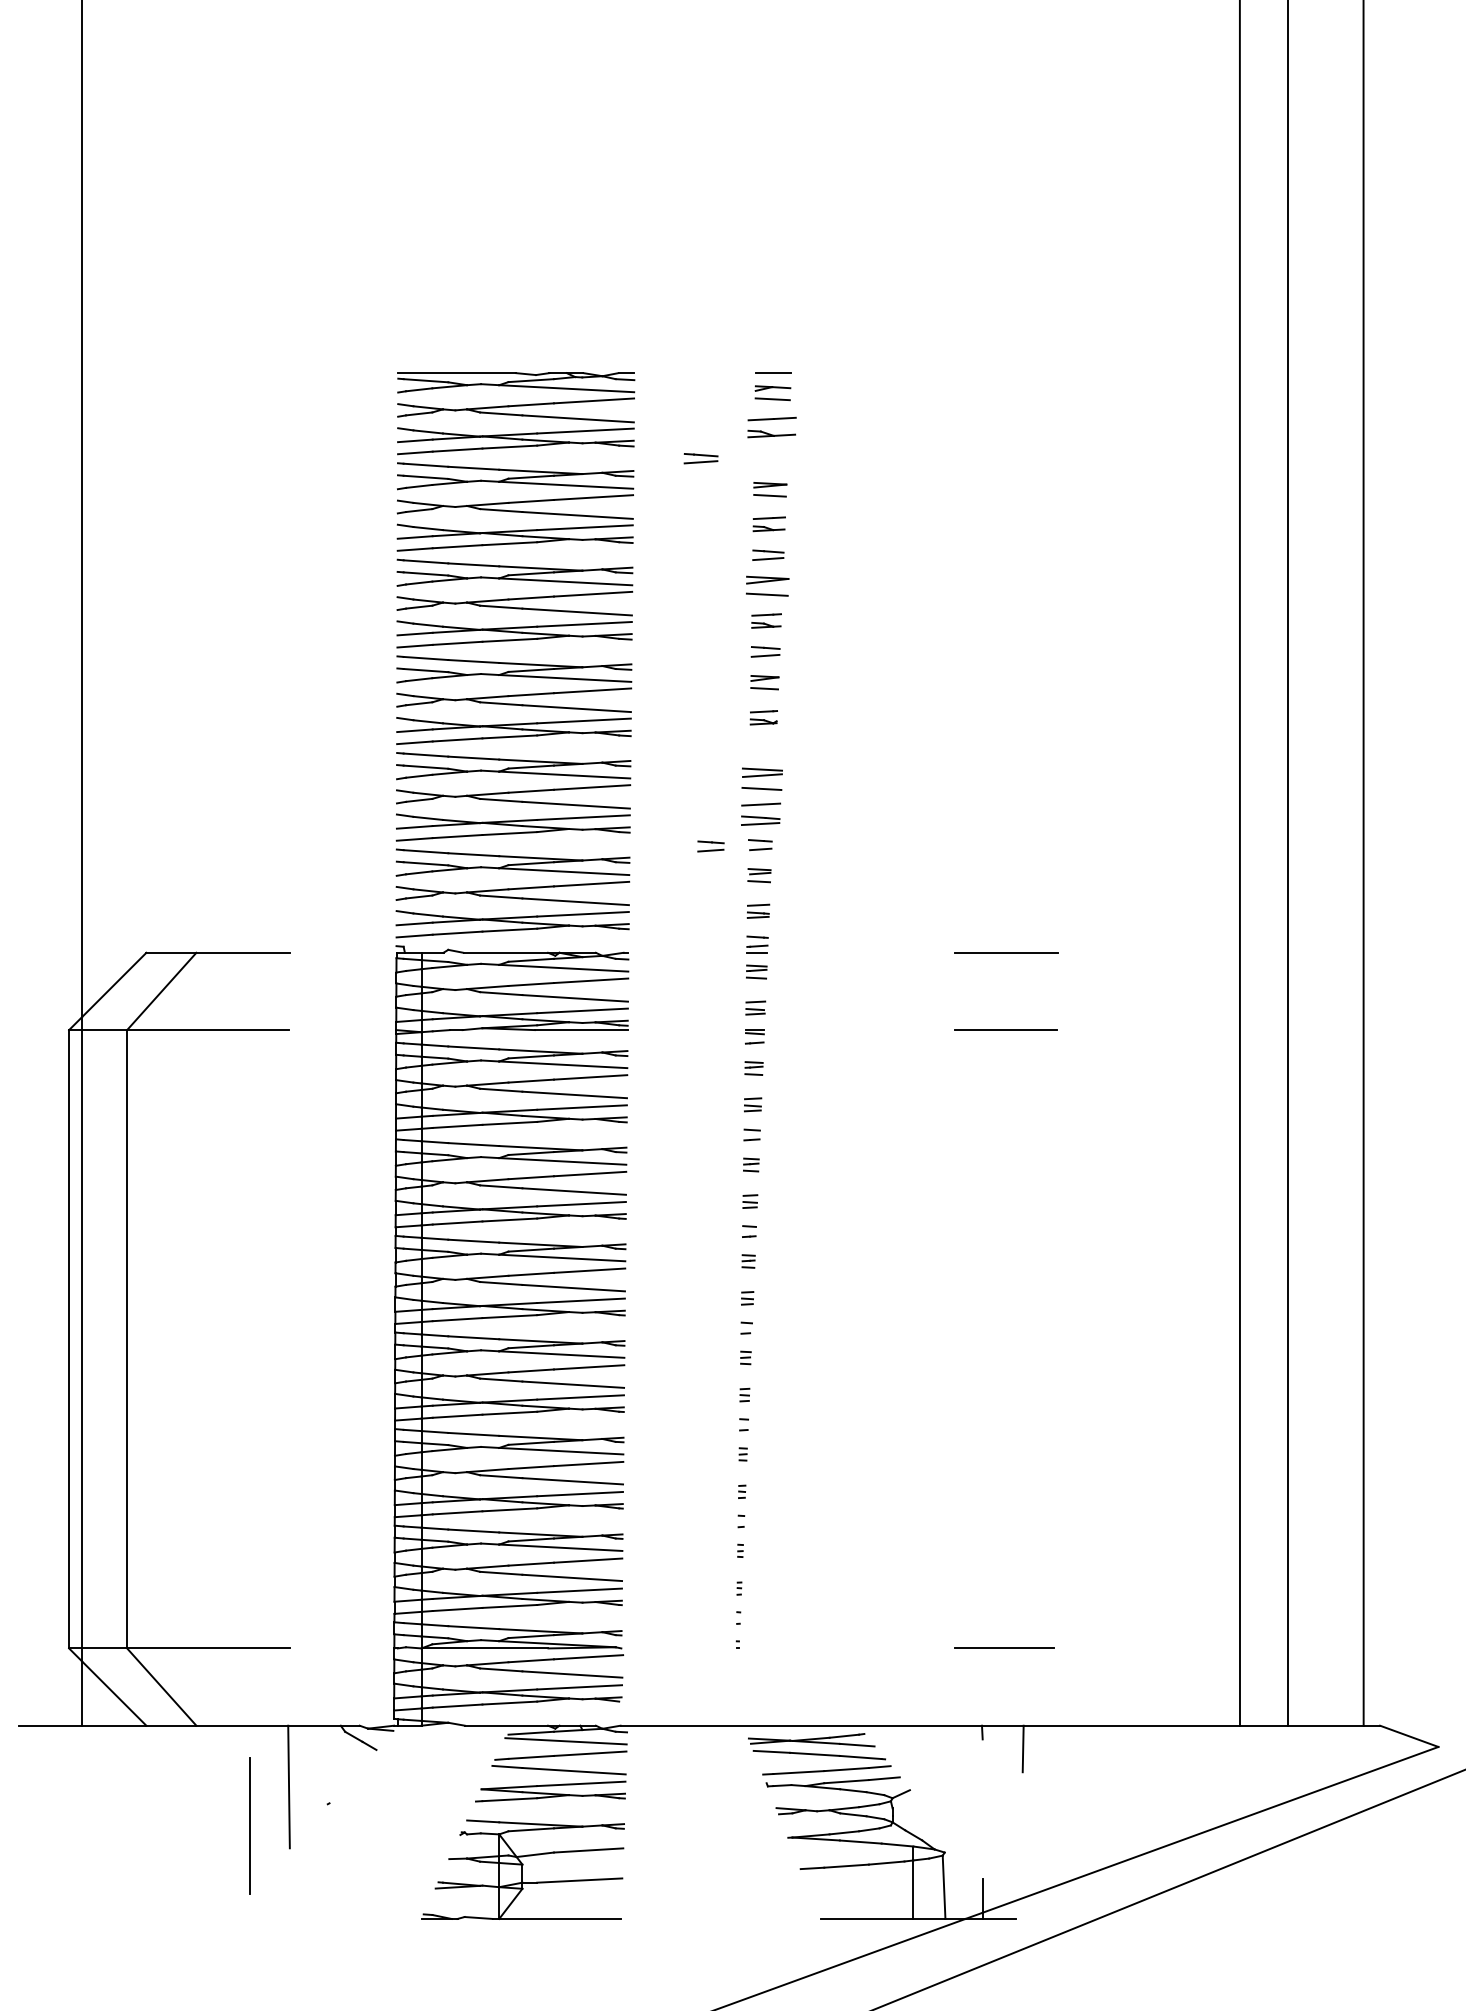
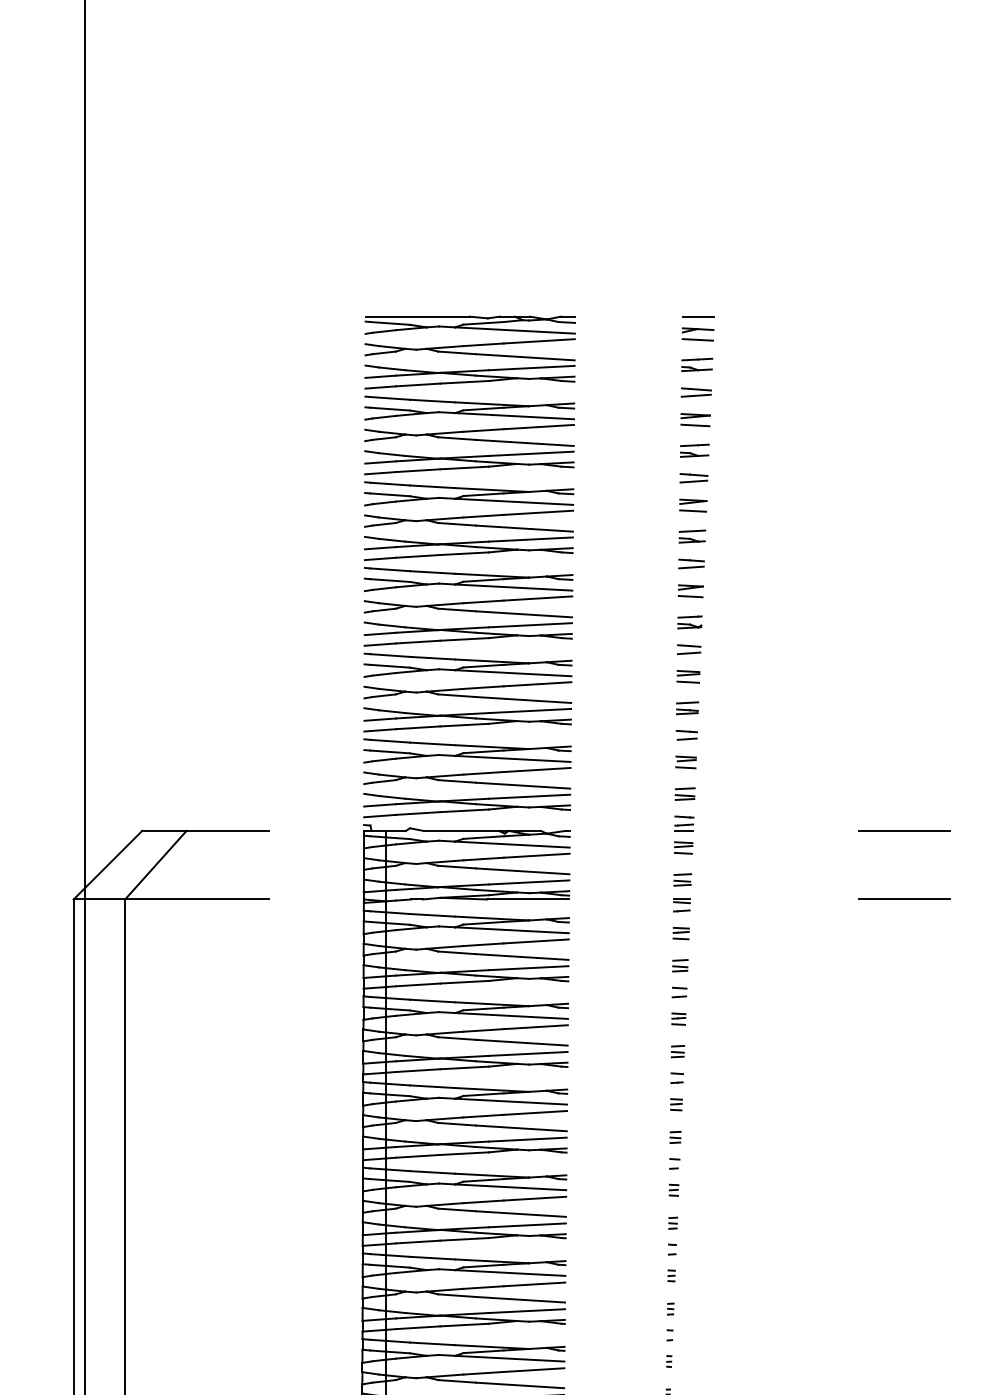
part: (771, 427) -> (696, 364), size x0.71
part: (700, 458) -> (695, 392), moved
part: (767, 585) -> (693, 505), size x0.71
part: (761, 778) -> (687, 676), size x0.62
part: (761, 814) -> (687, 708), size x0.62
part: (710, 846) -> (688, 649), moved

